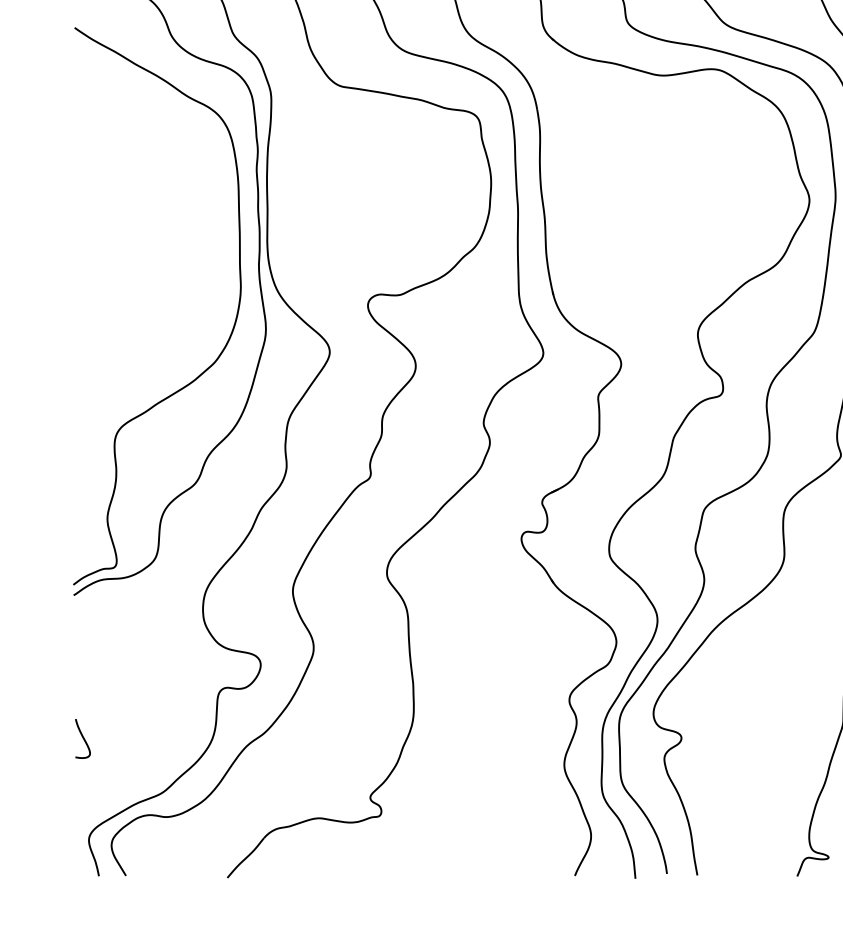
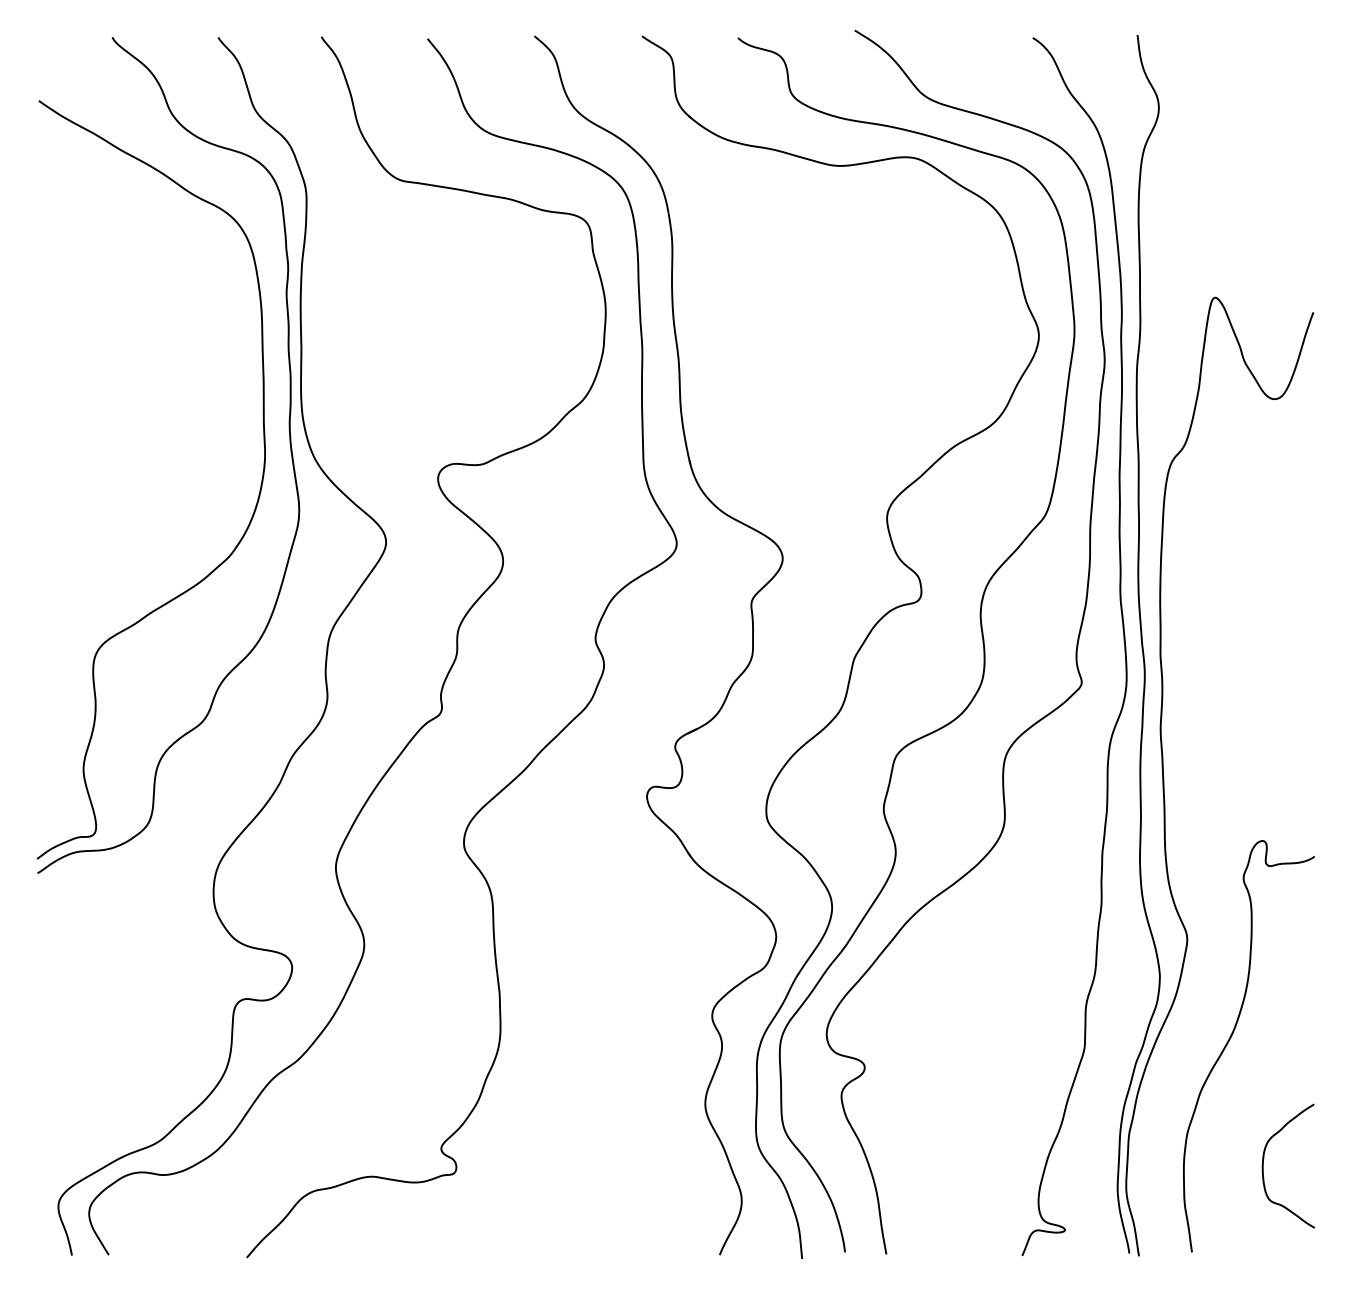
curve: (83, 738) -> (50, 1068), removed

